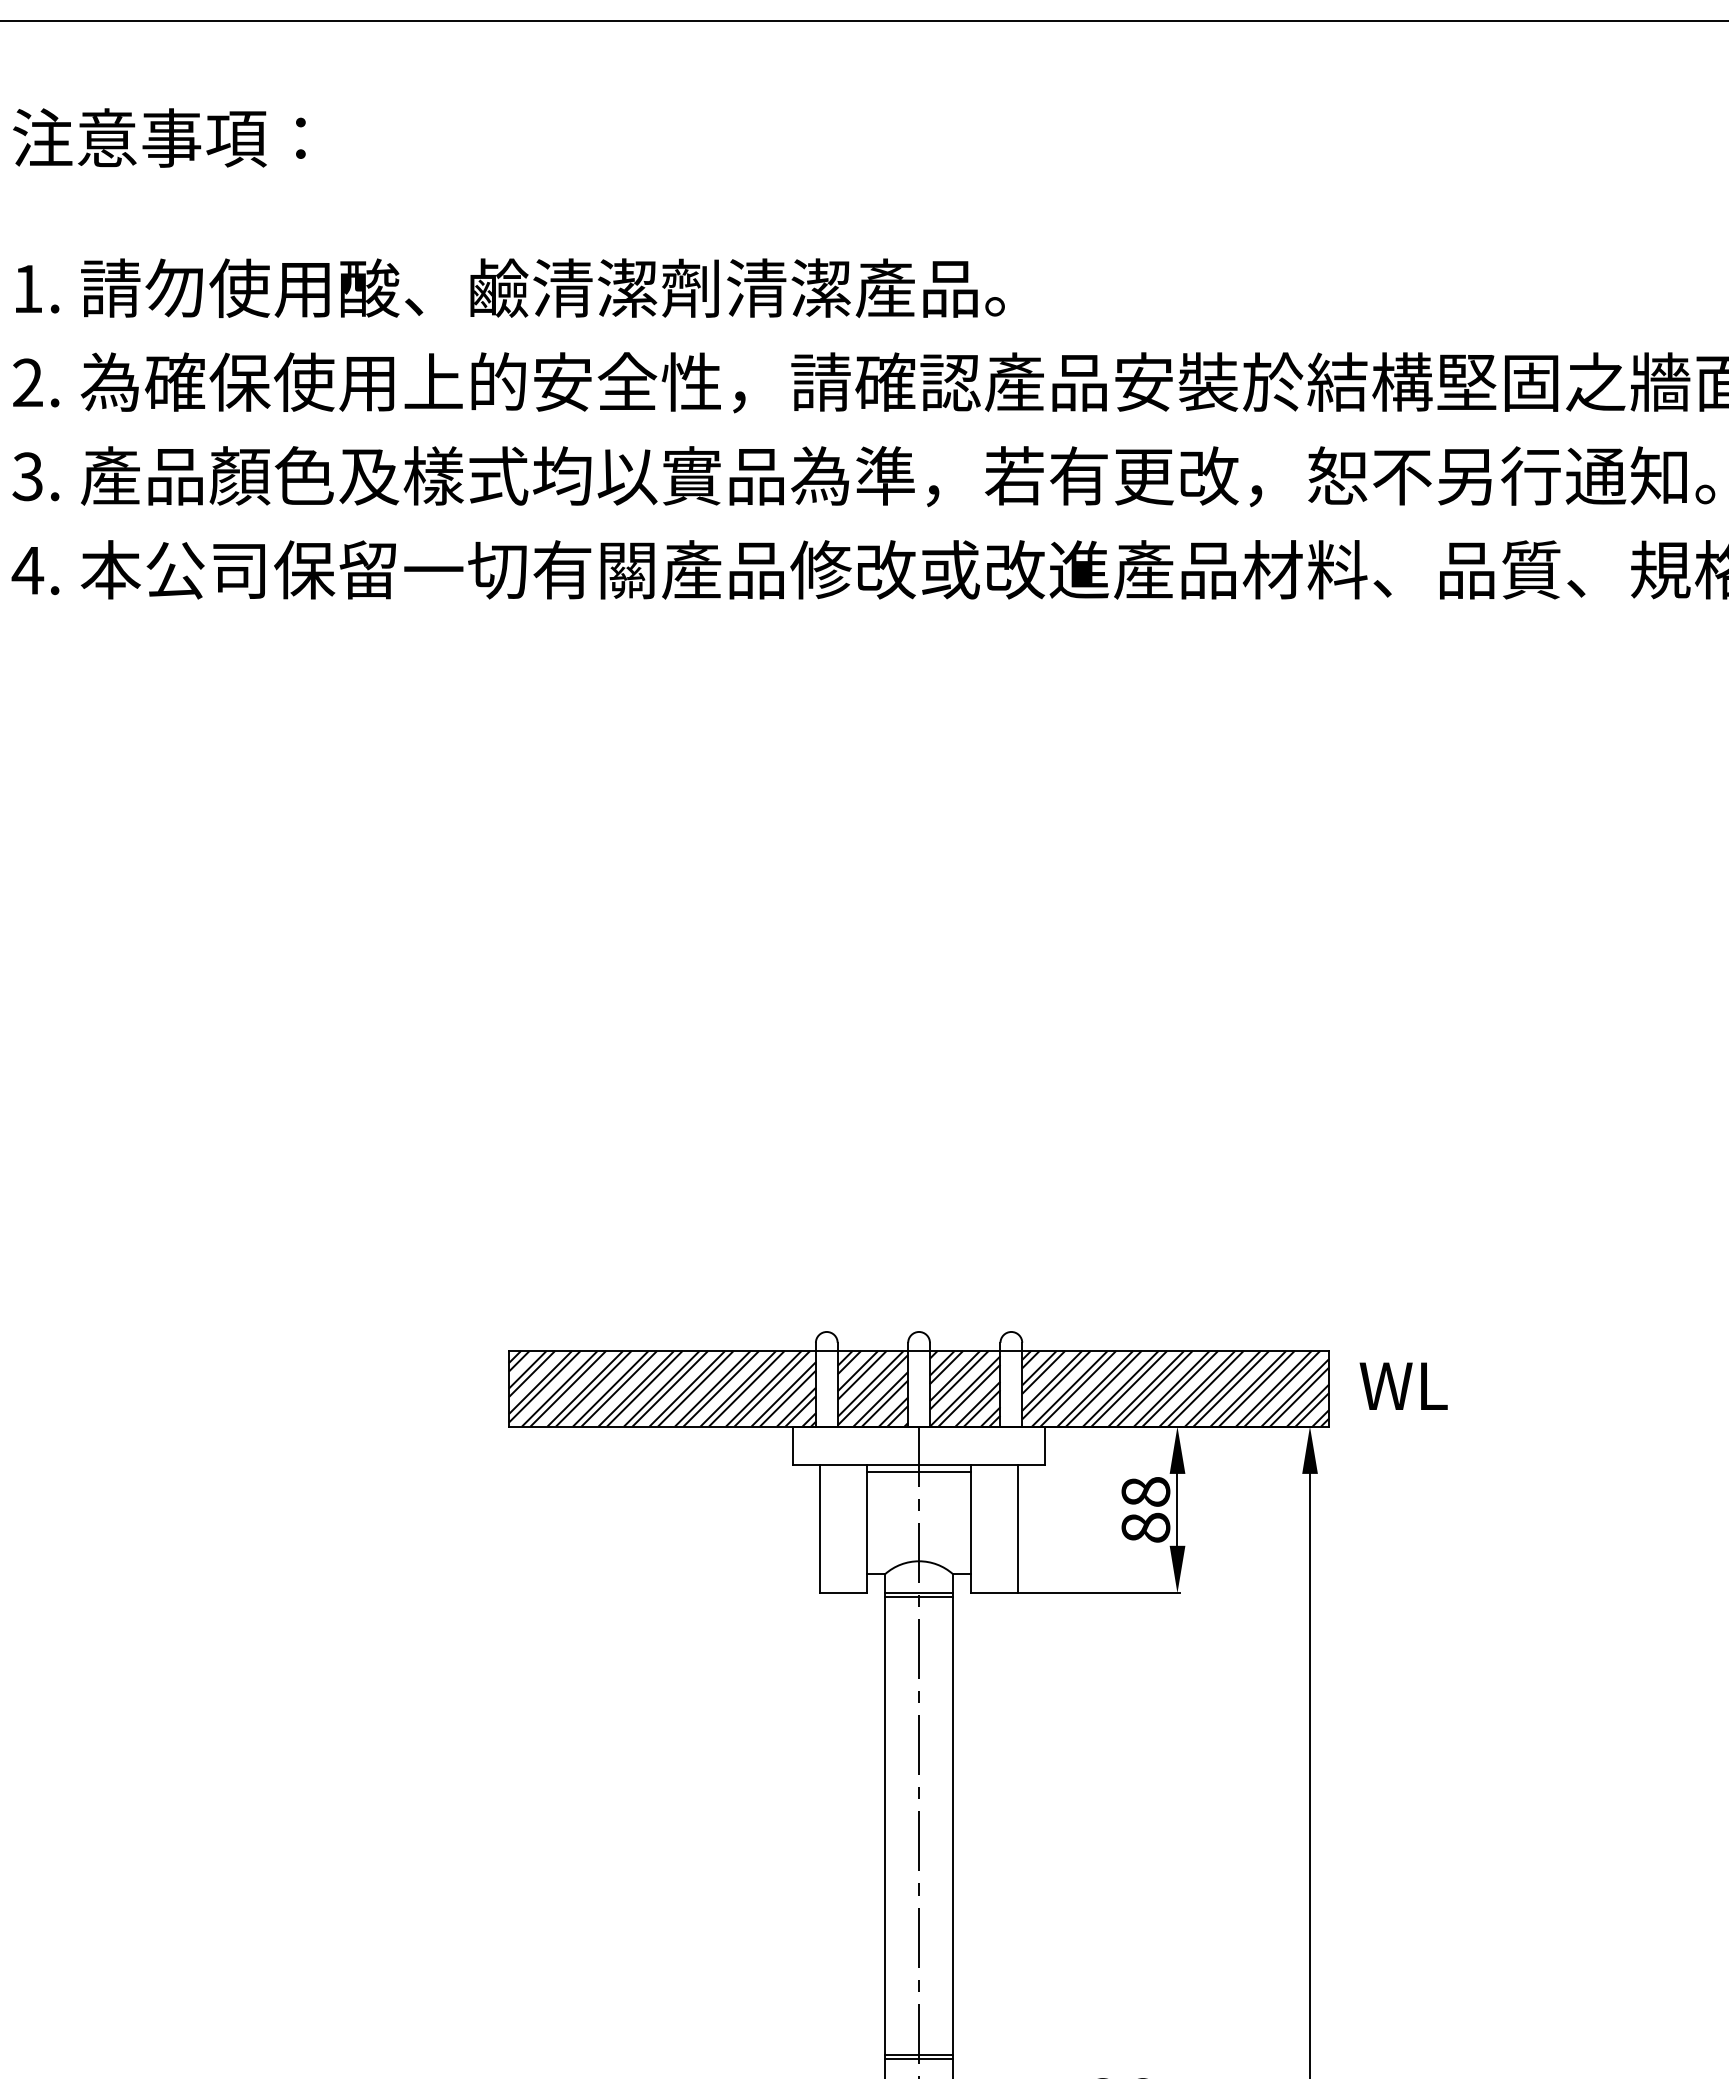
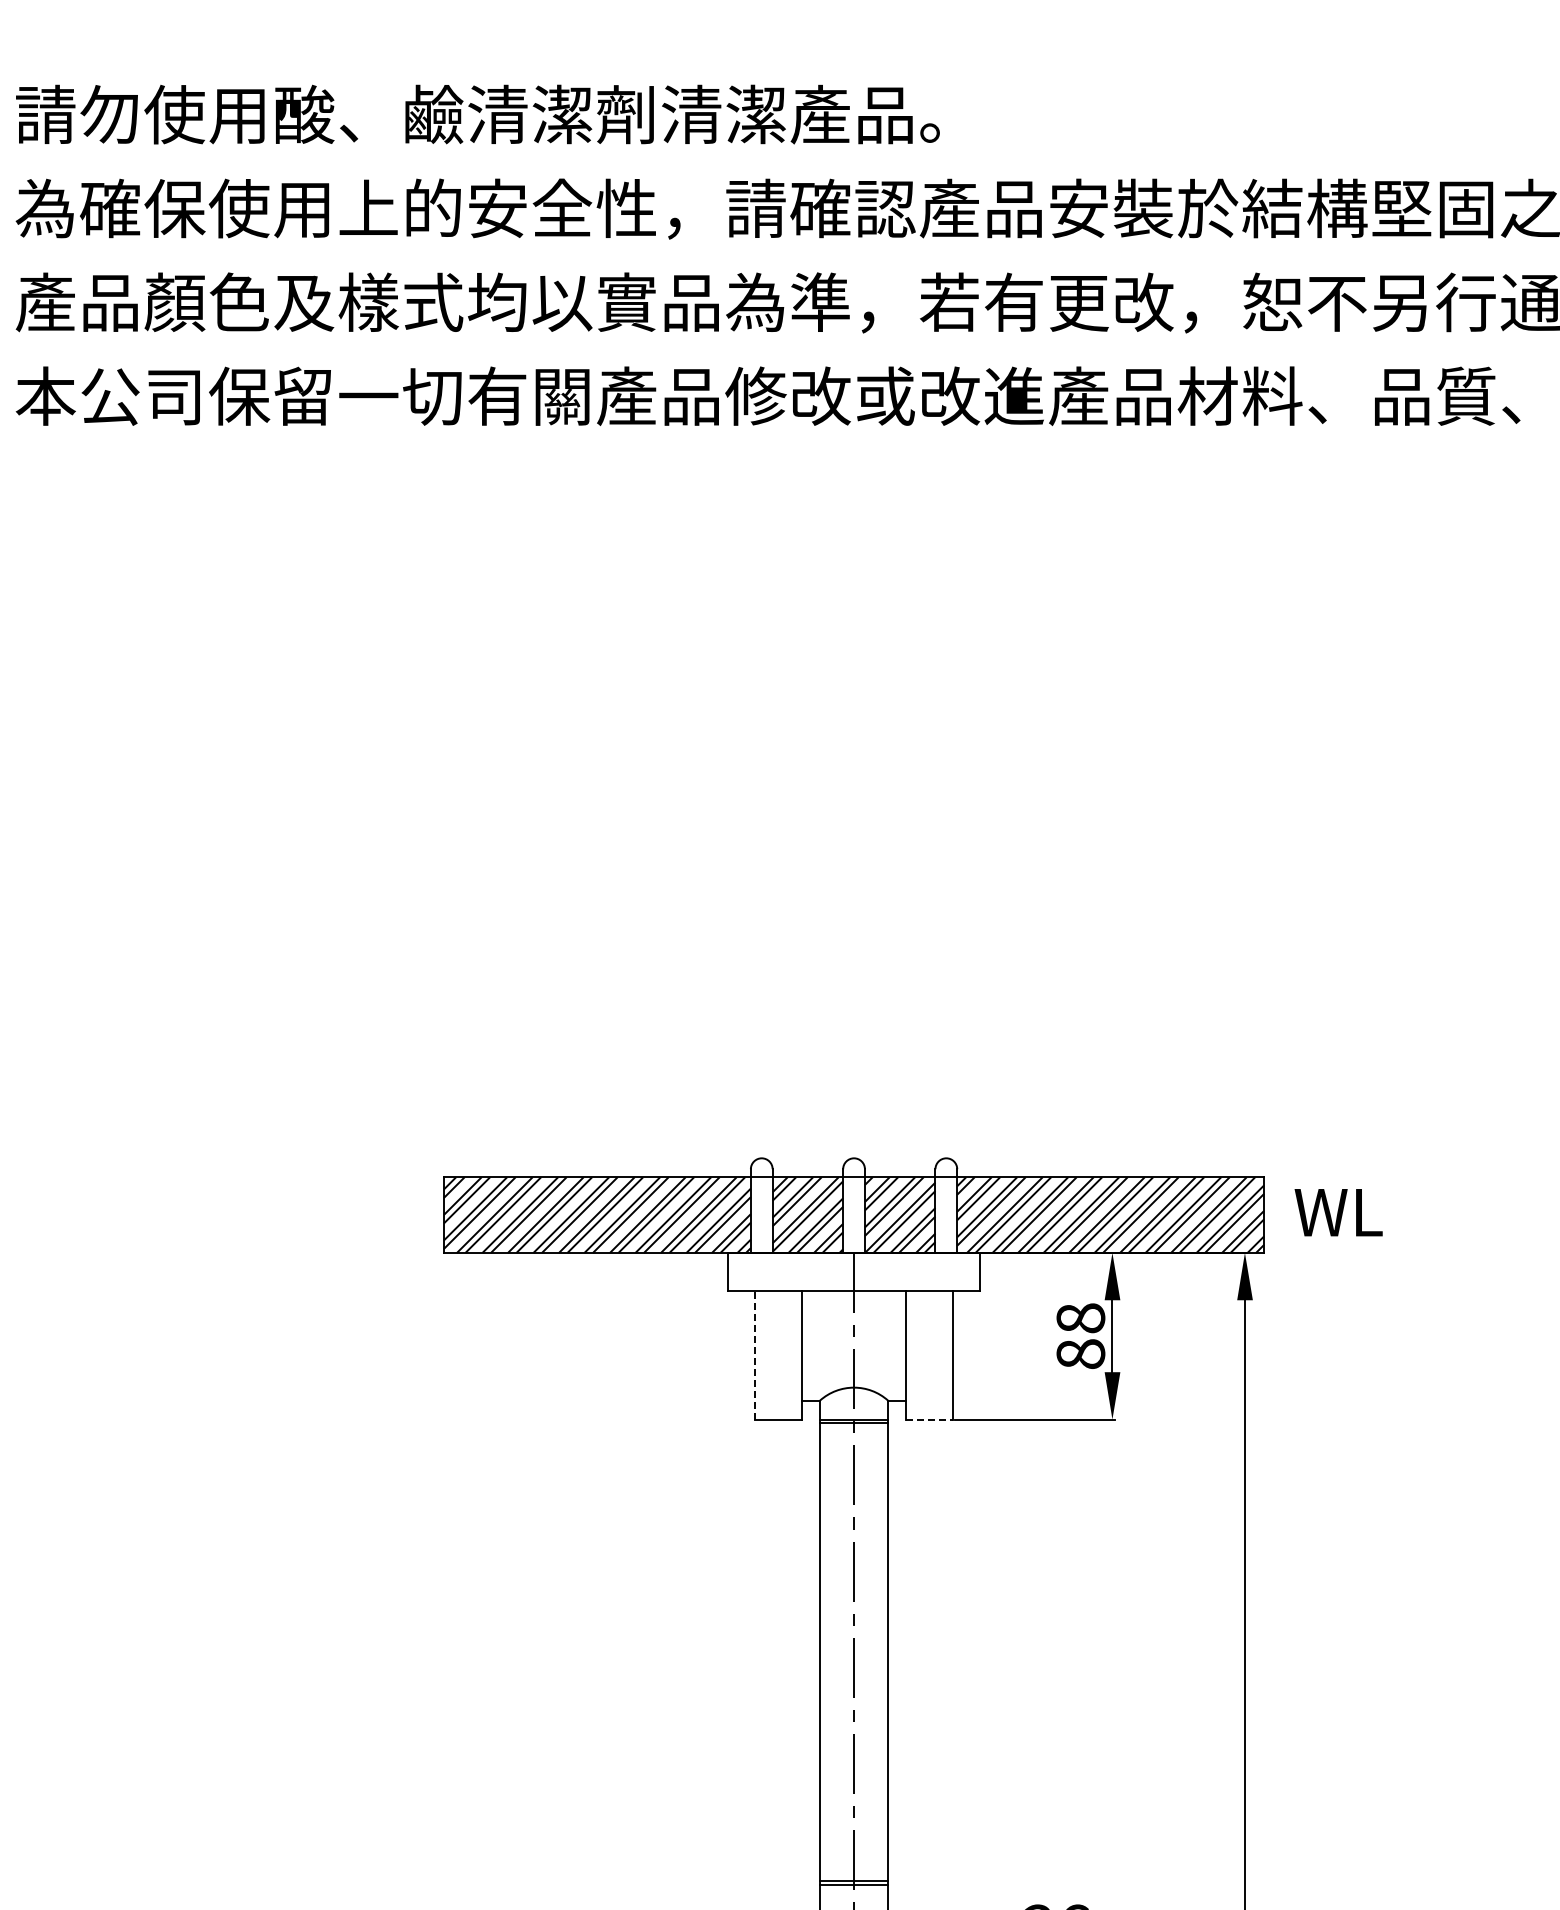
line: (919, 1472) -> (854, 1298), removed
line: (819, 1528) -> (754, 1354), solid -> dashed
line: (994, 1593) -> (929, 1419), solid -> dashed

